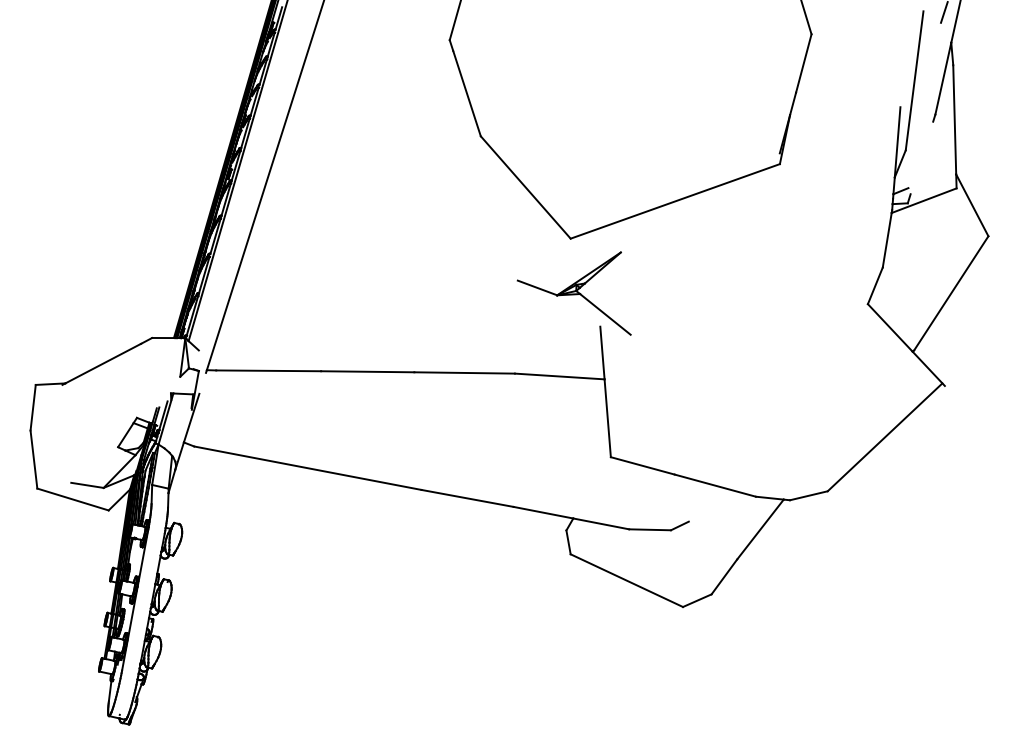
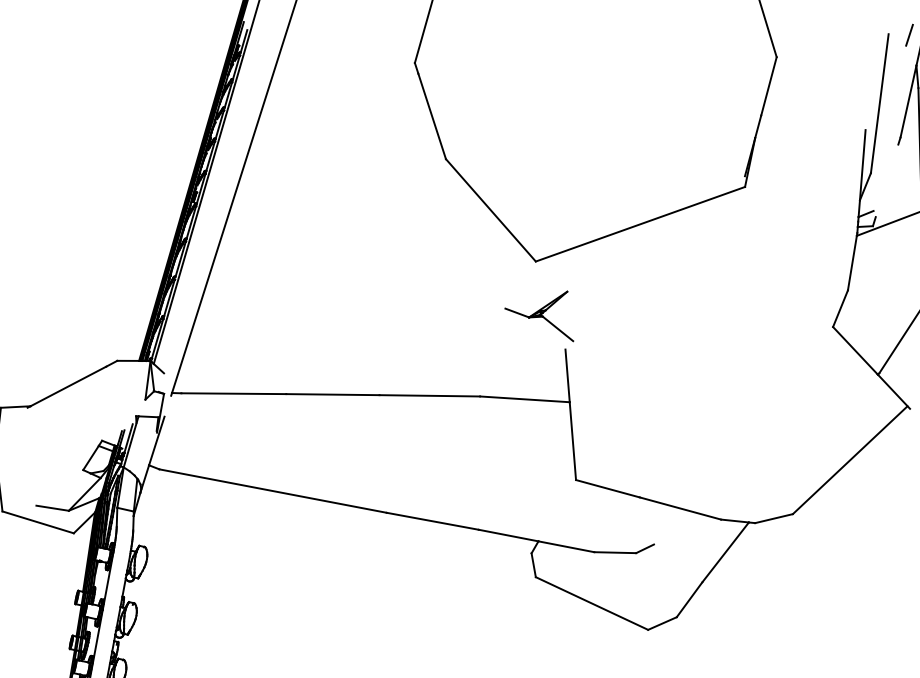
part: (573, 293) -> (538, 316), size x0.6

